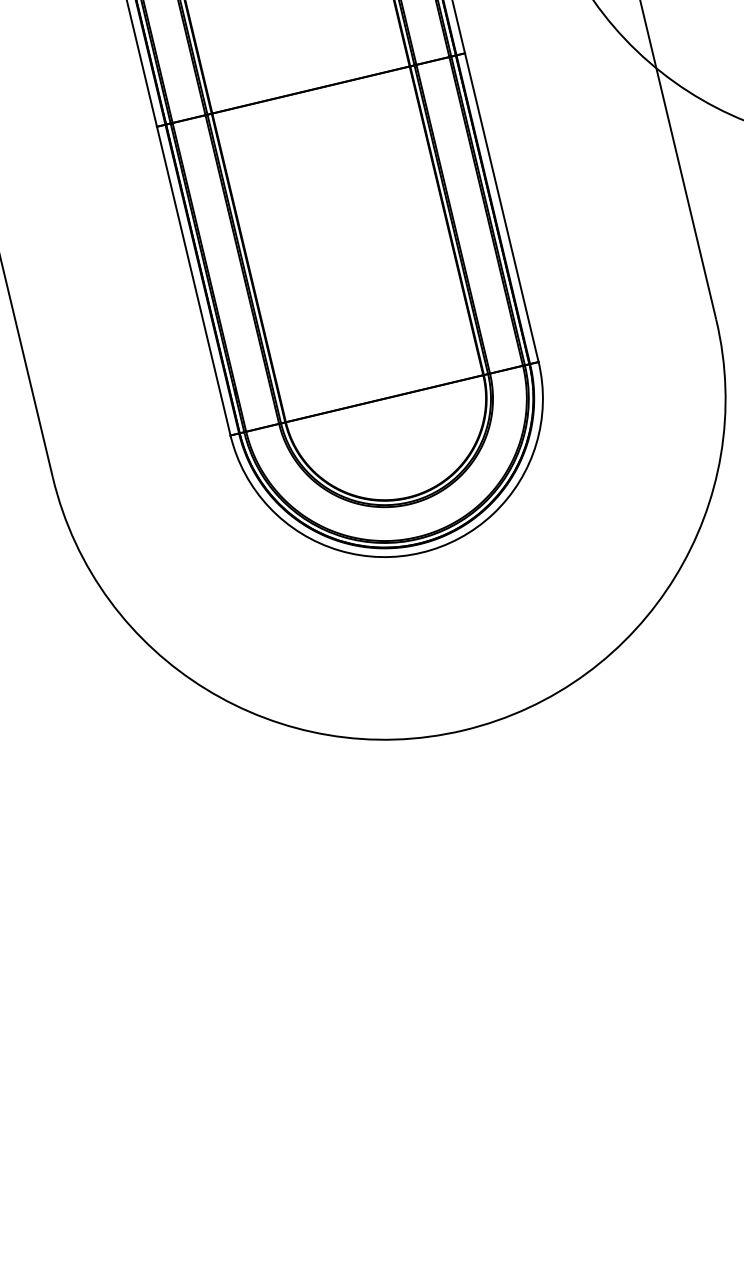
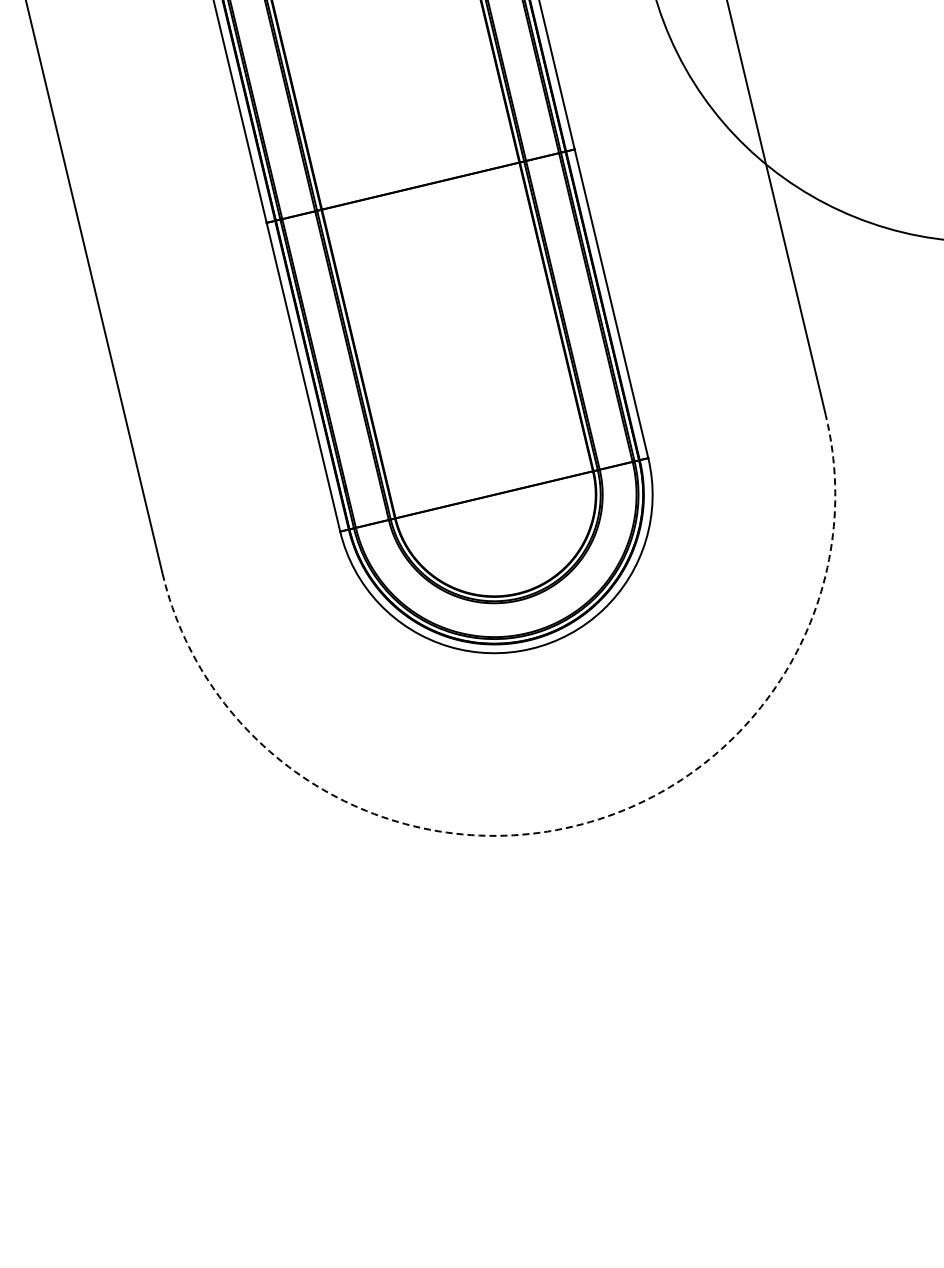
arc: (463, 730) -> (573, 826), solid -> dashed

